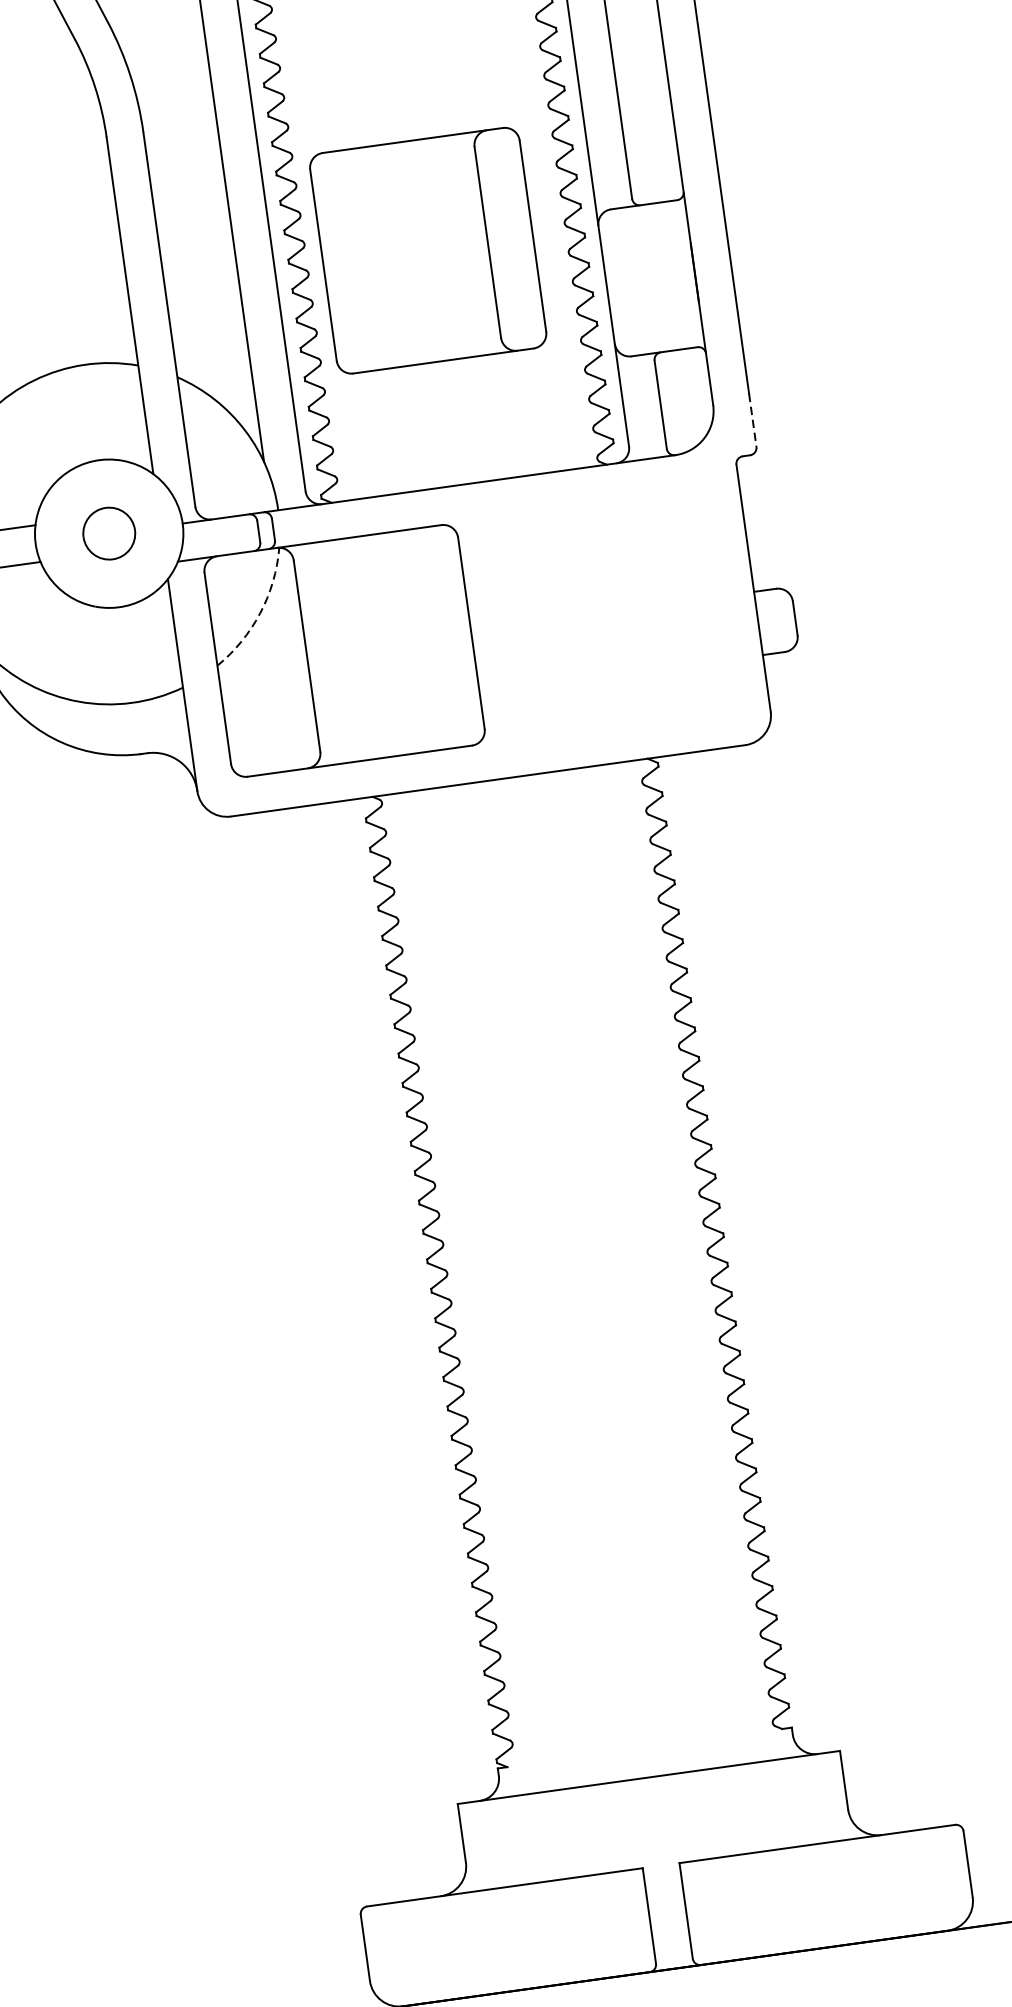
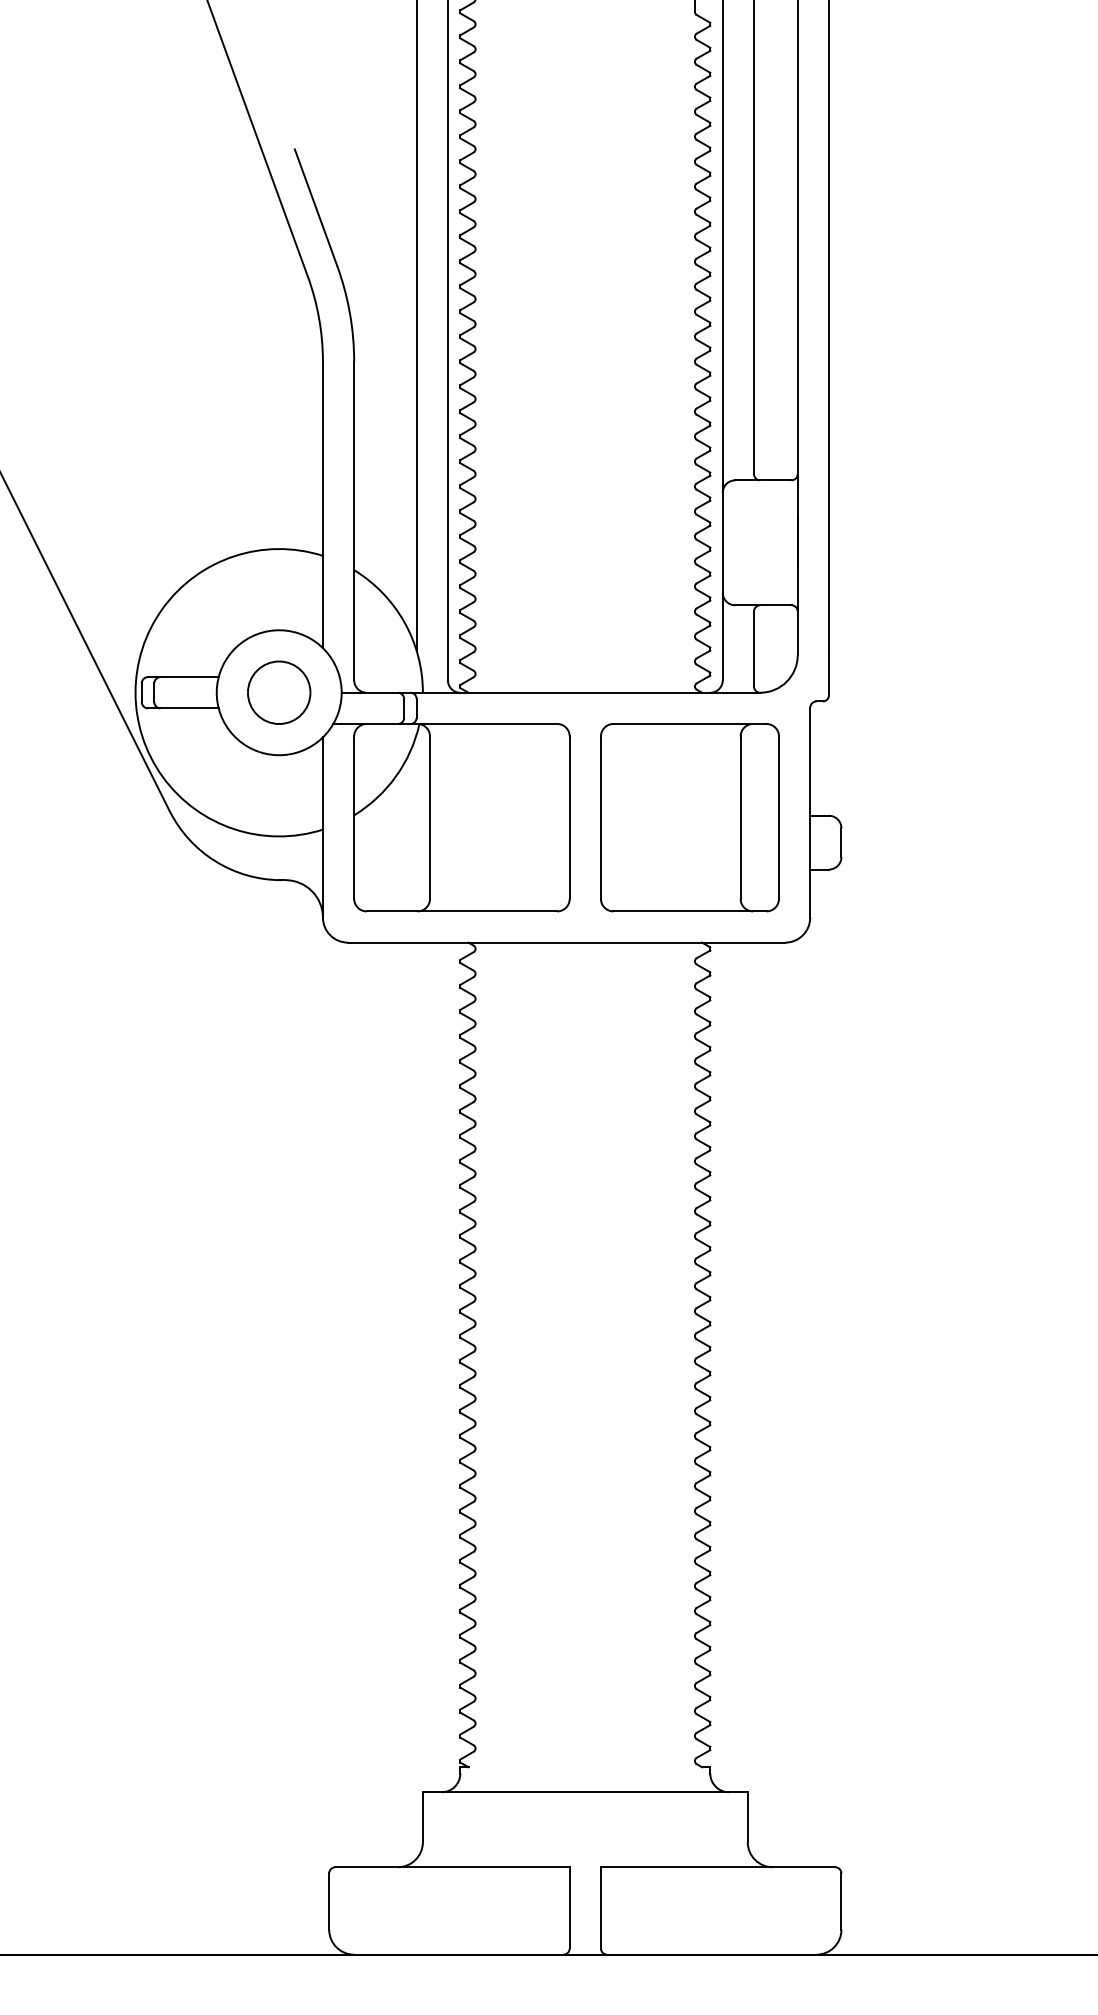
part: (427, 250) -> (689, 817), moved
line: (752, 420) -> (828, 672), dashed -> solid
part: (109, 533) -> (279, 692), size x1.43
arc: (259, 613) -> (395, 776), dashed -> solid

